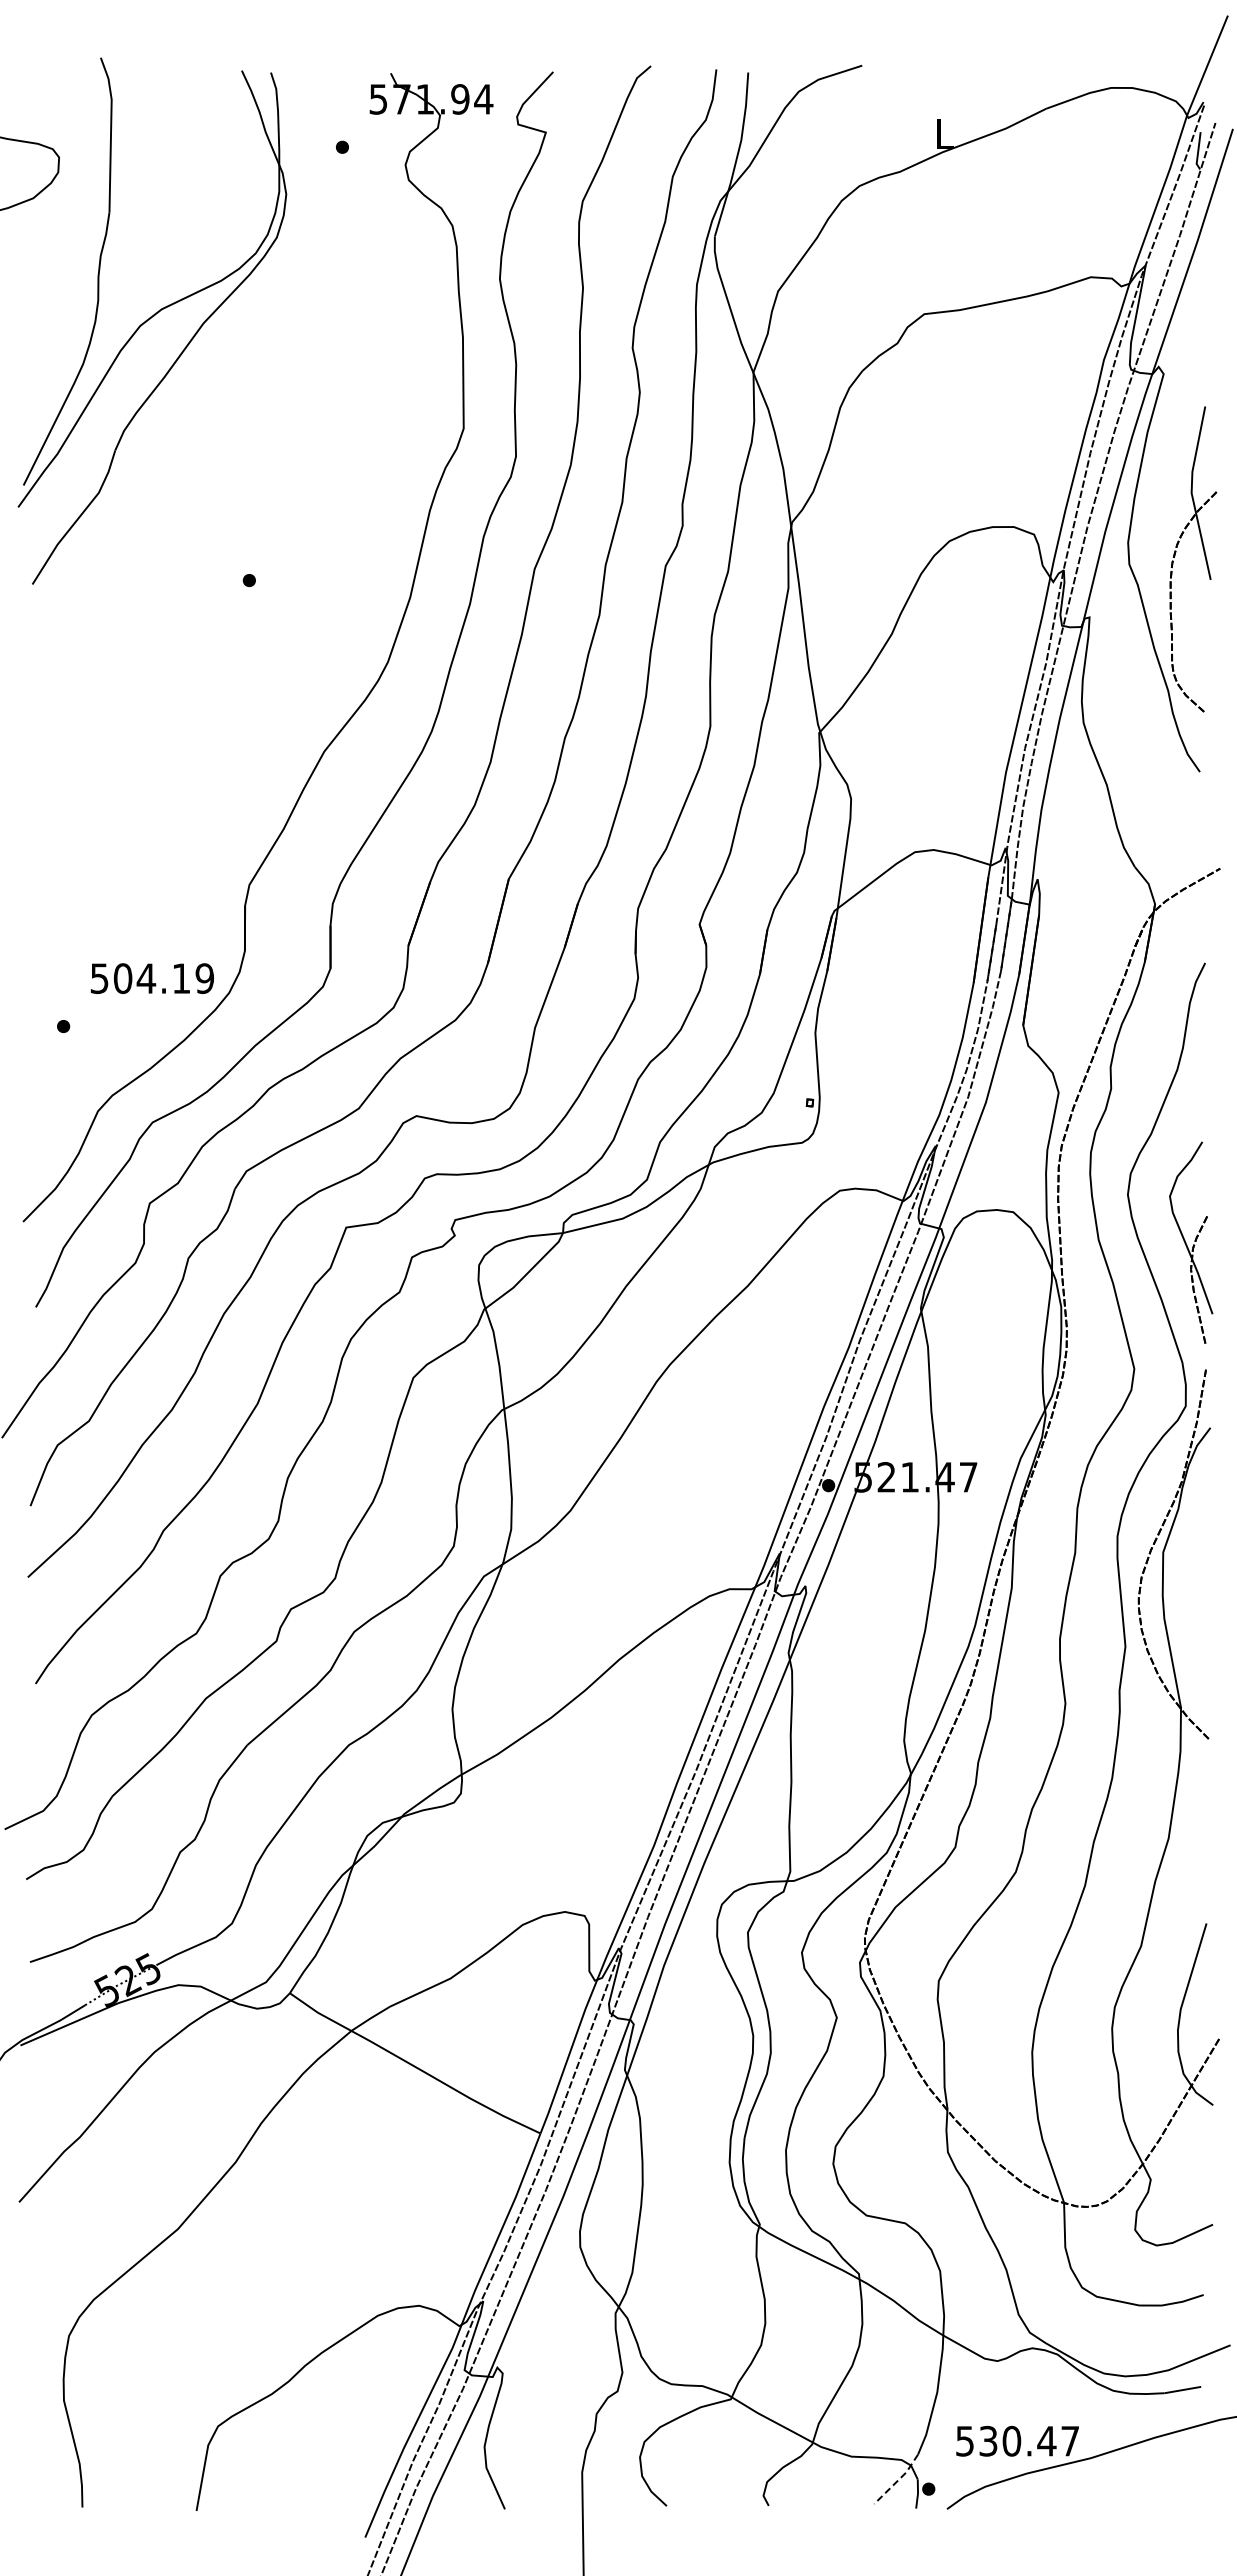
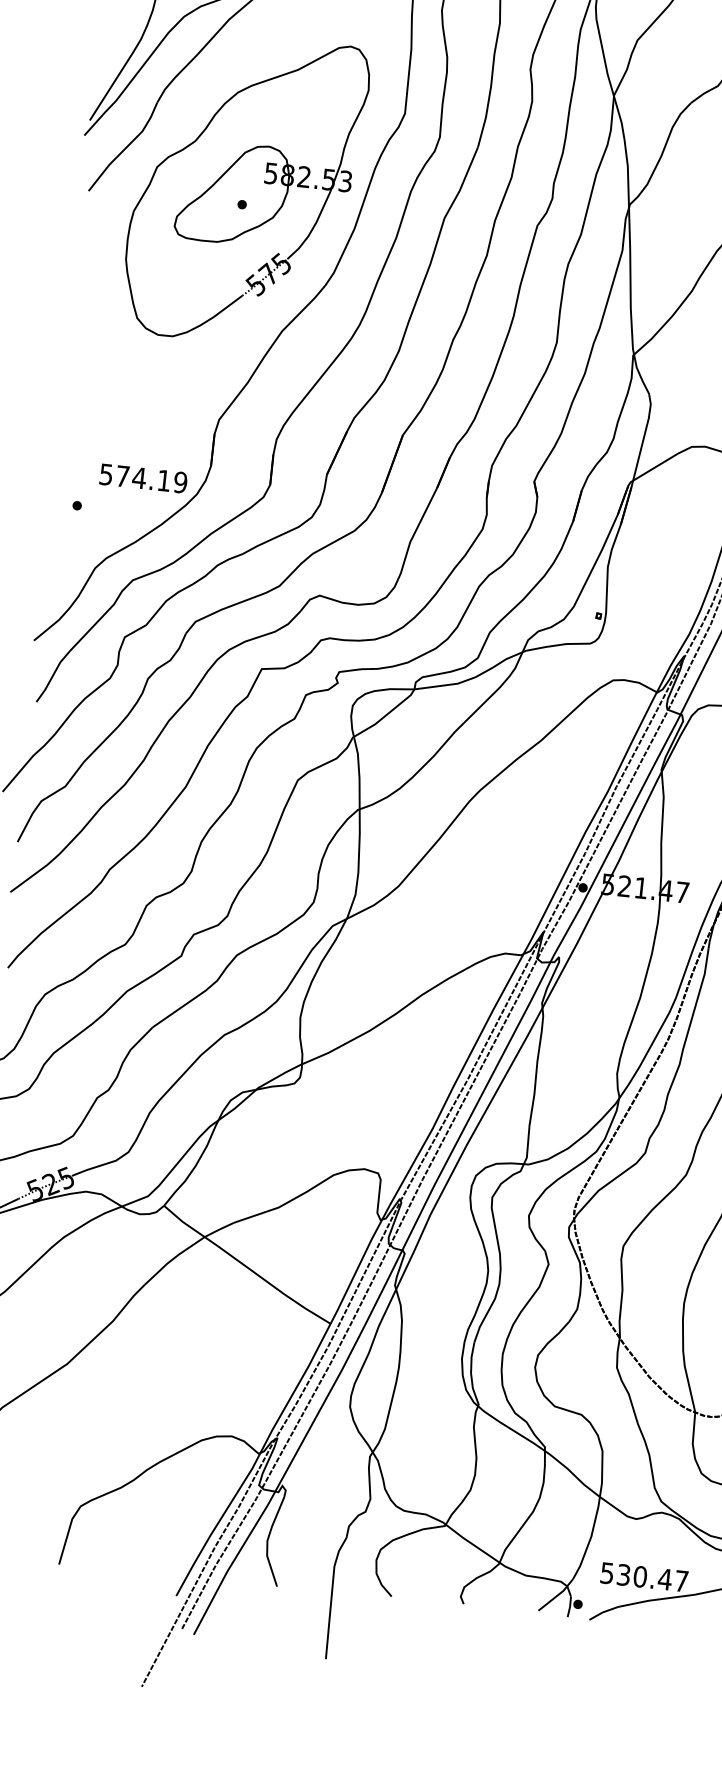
part: (251, 559) -> (245, 189), added
text: (122, 978) -> (122, 476), 504.19 -> 574.19
line: (898, 2480) -> (557, 1595), dashed -> solid

